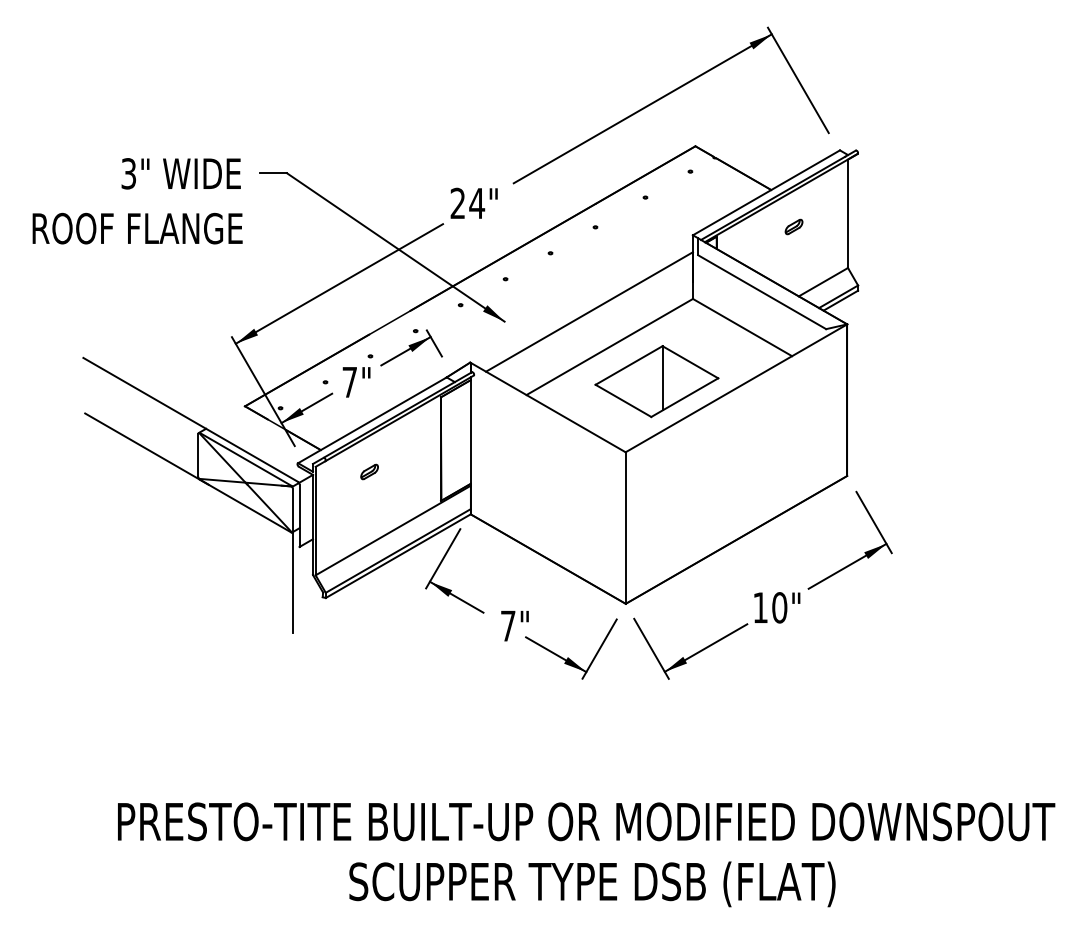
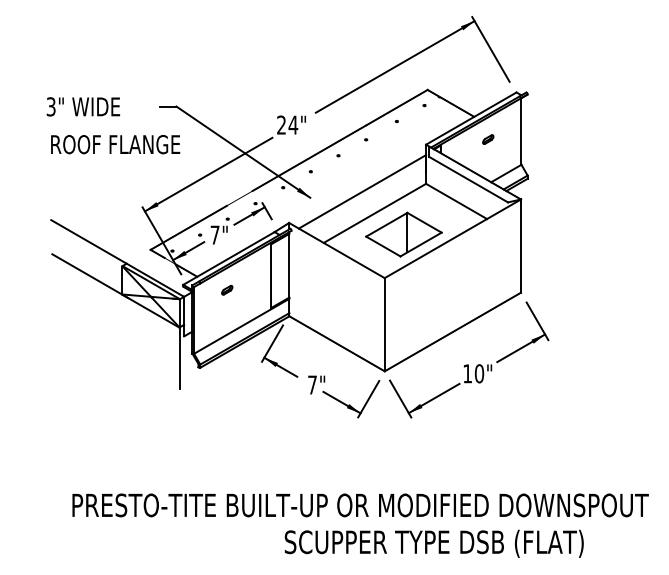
text: (179, 173) -> (82, 106), moved
text: (137, 228) -> (115, 144), moved
text: (591, 883) -> (433, 543), moved

